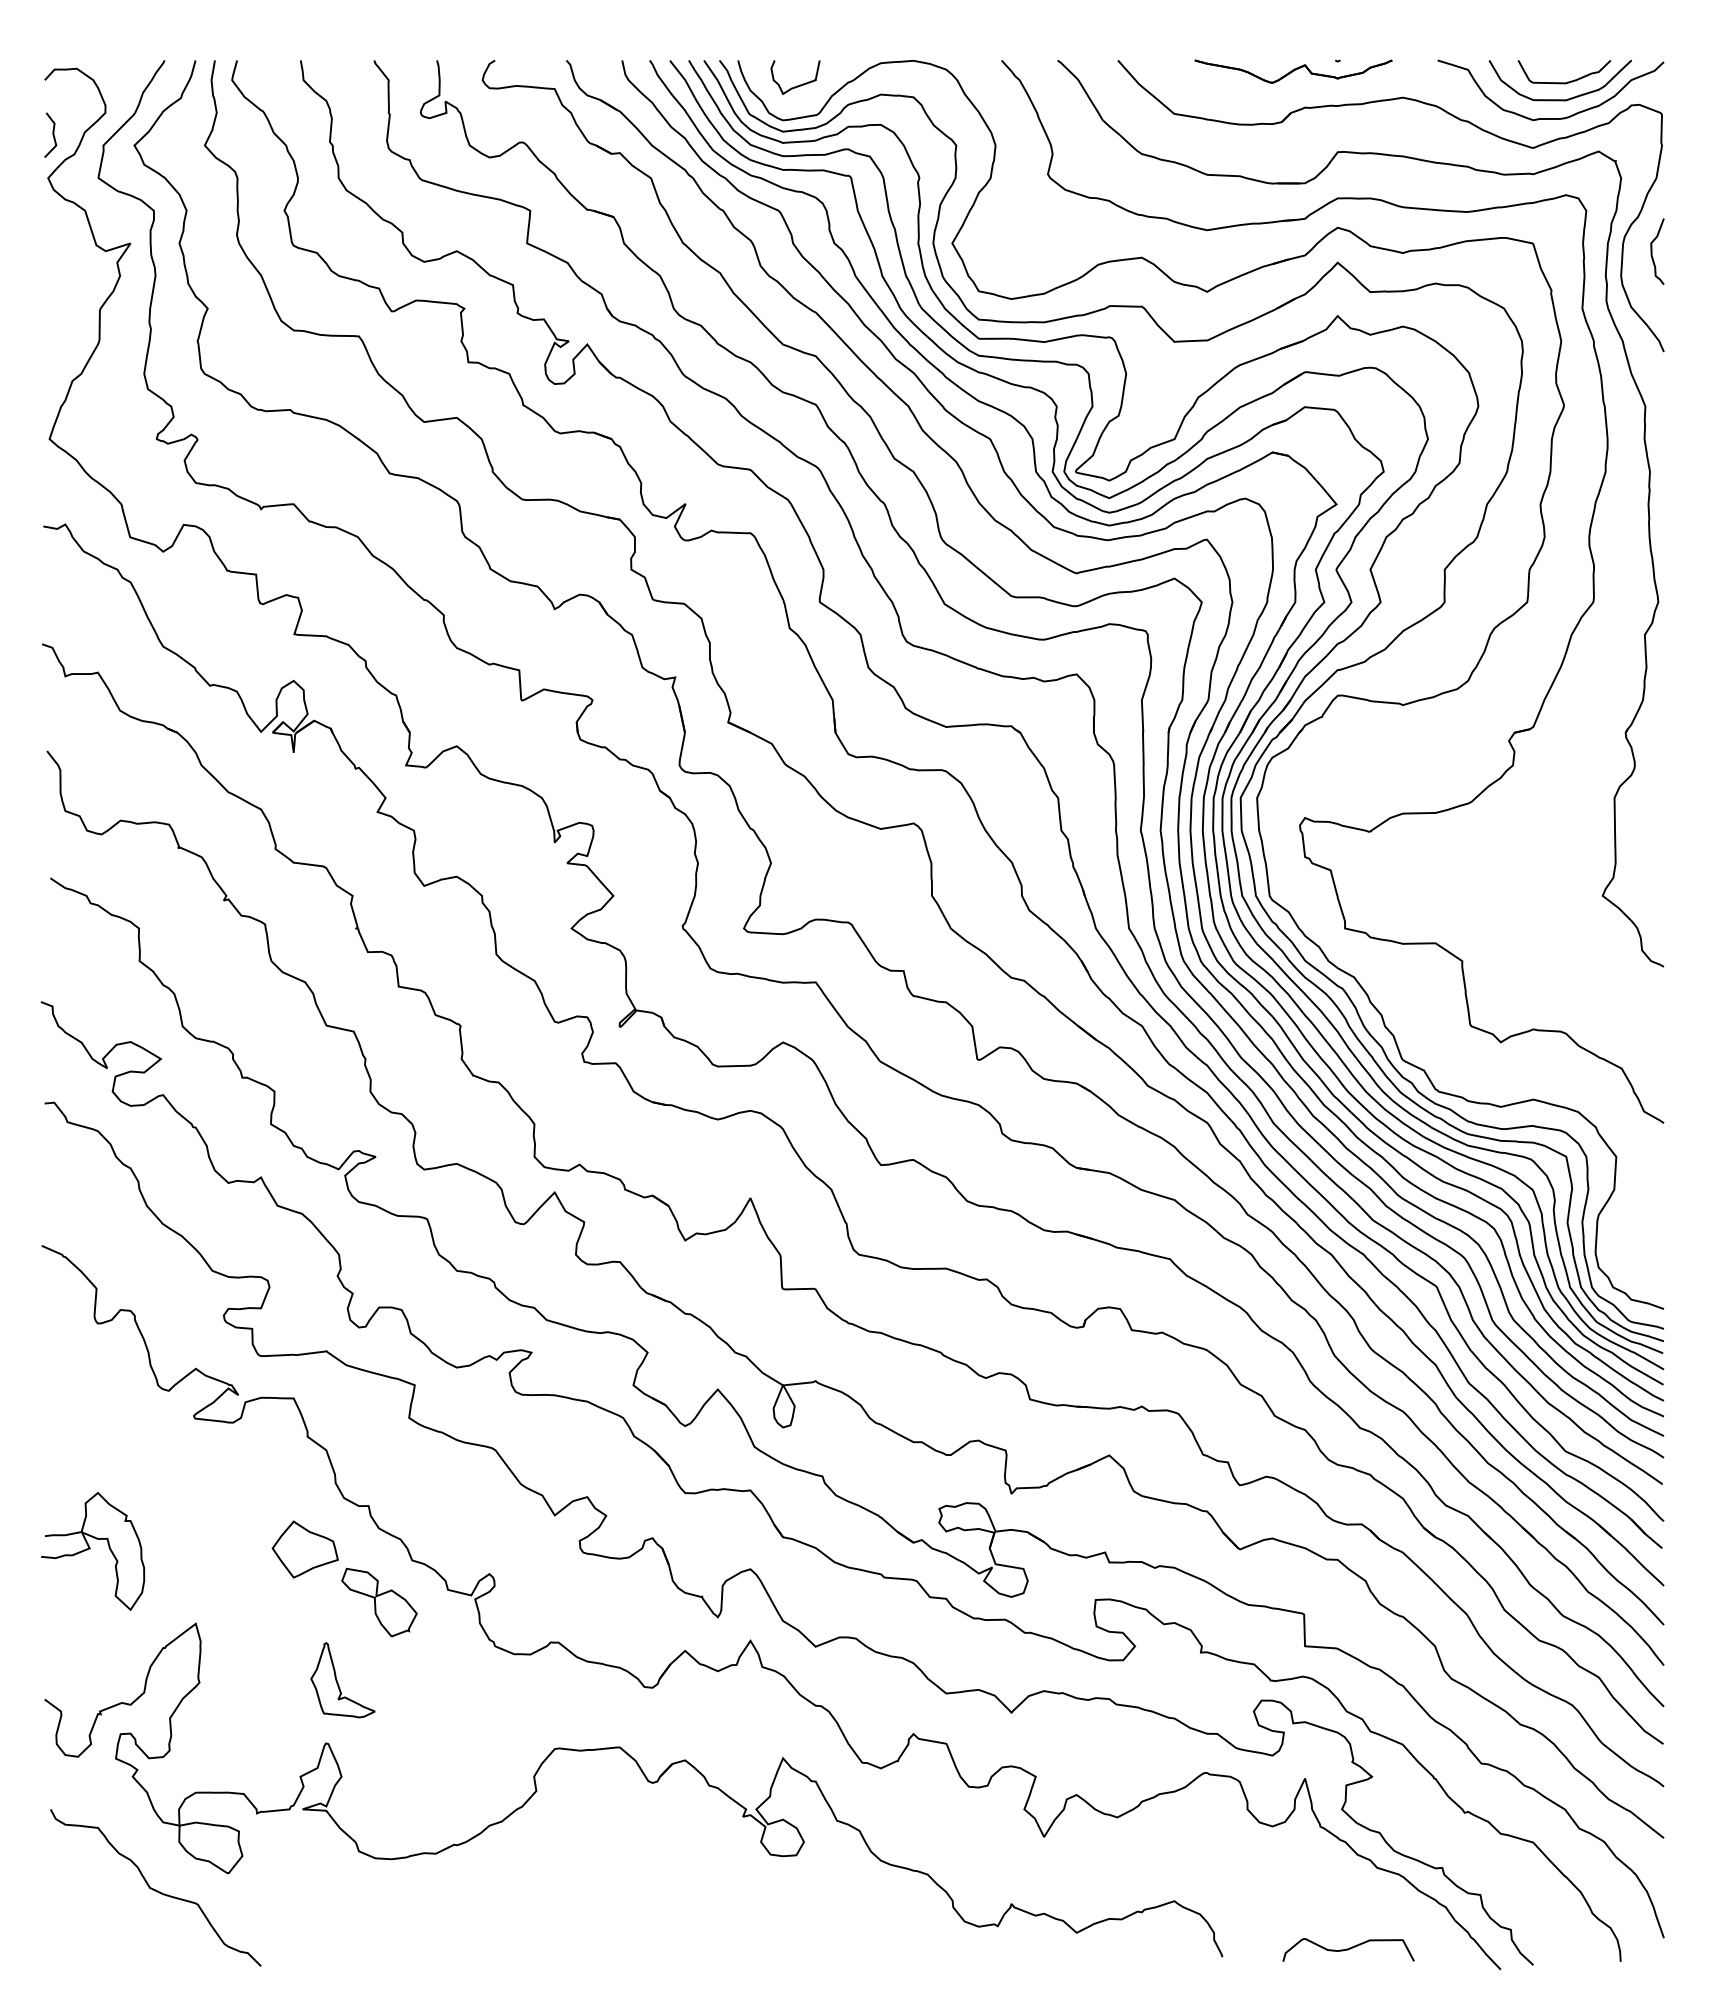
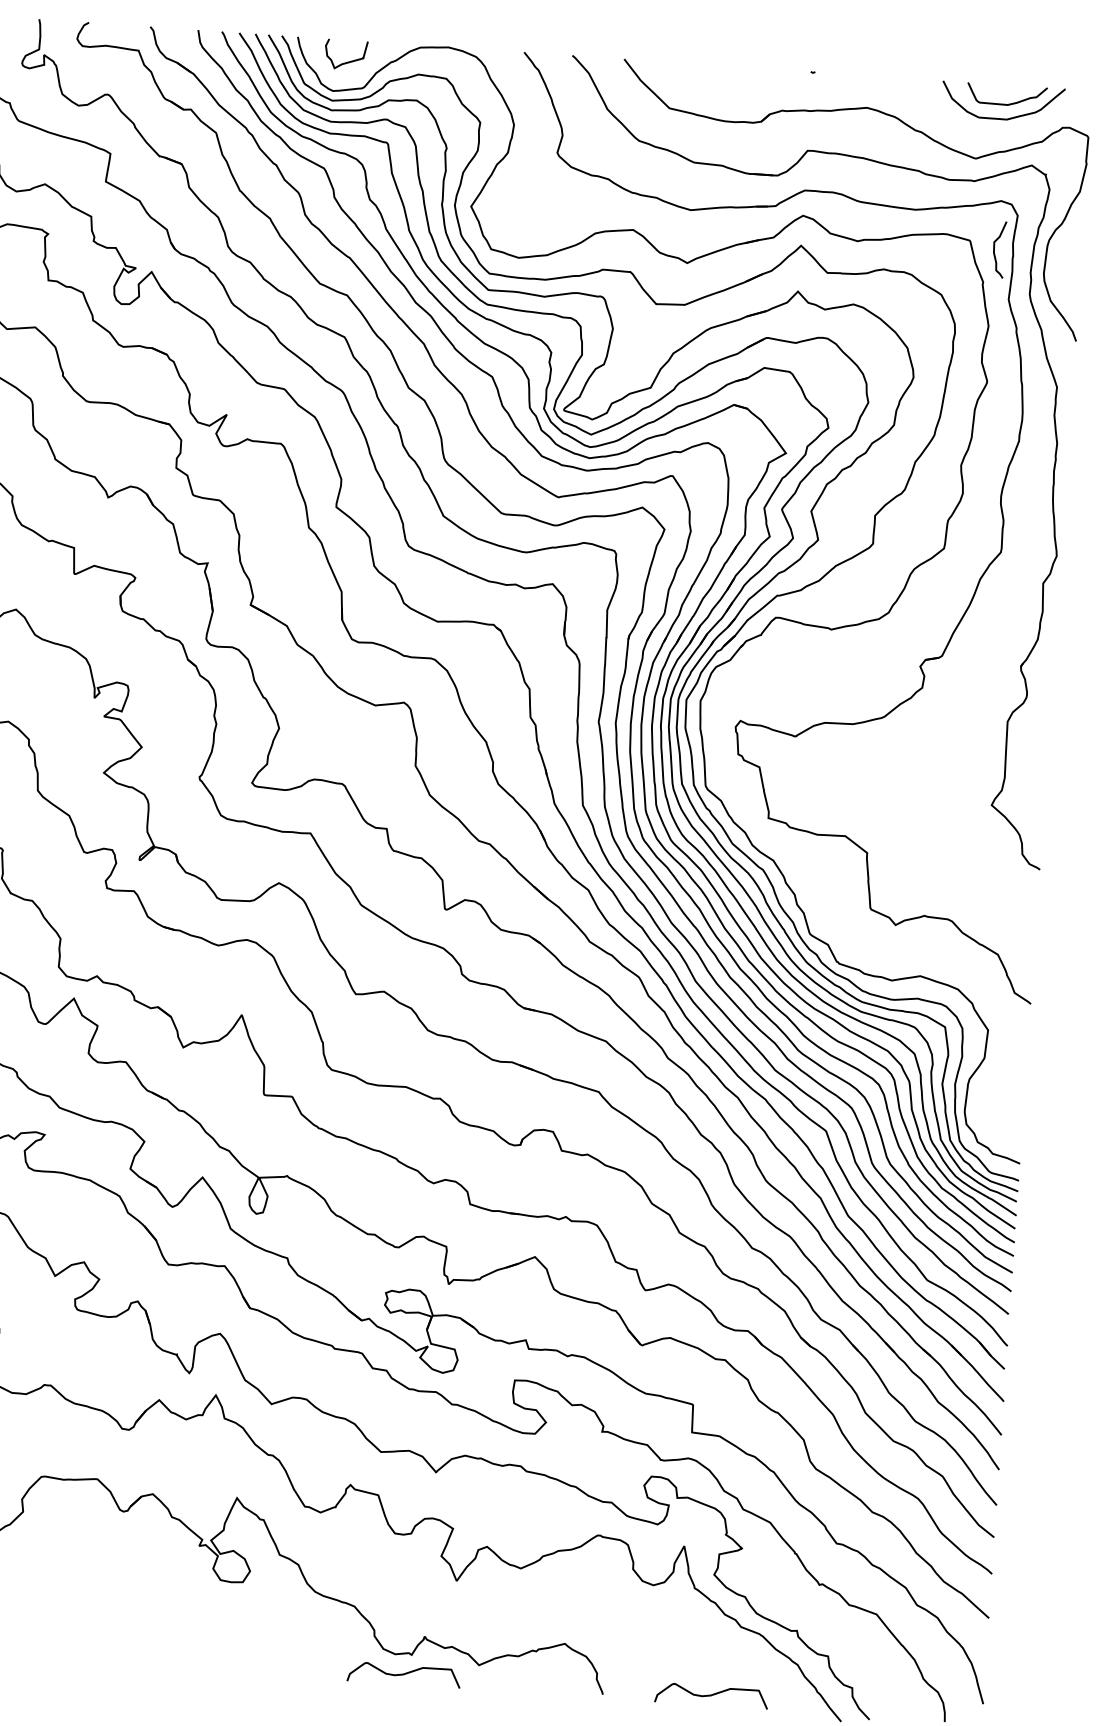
part: (1293, 71) -> (774, 78), removed
curve: (1550, 118) -> (992, 134), removed
curve: (1652, 251) -> (994, 249), moved
curve: (990, 1949) -> (404, 1674), added

